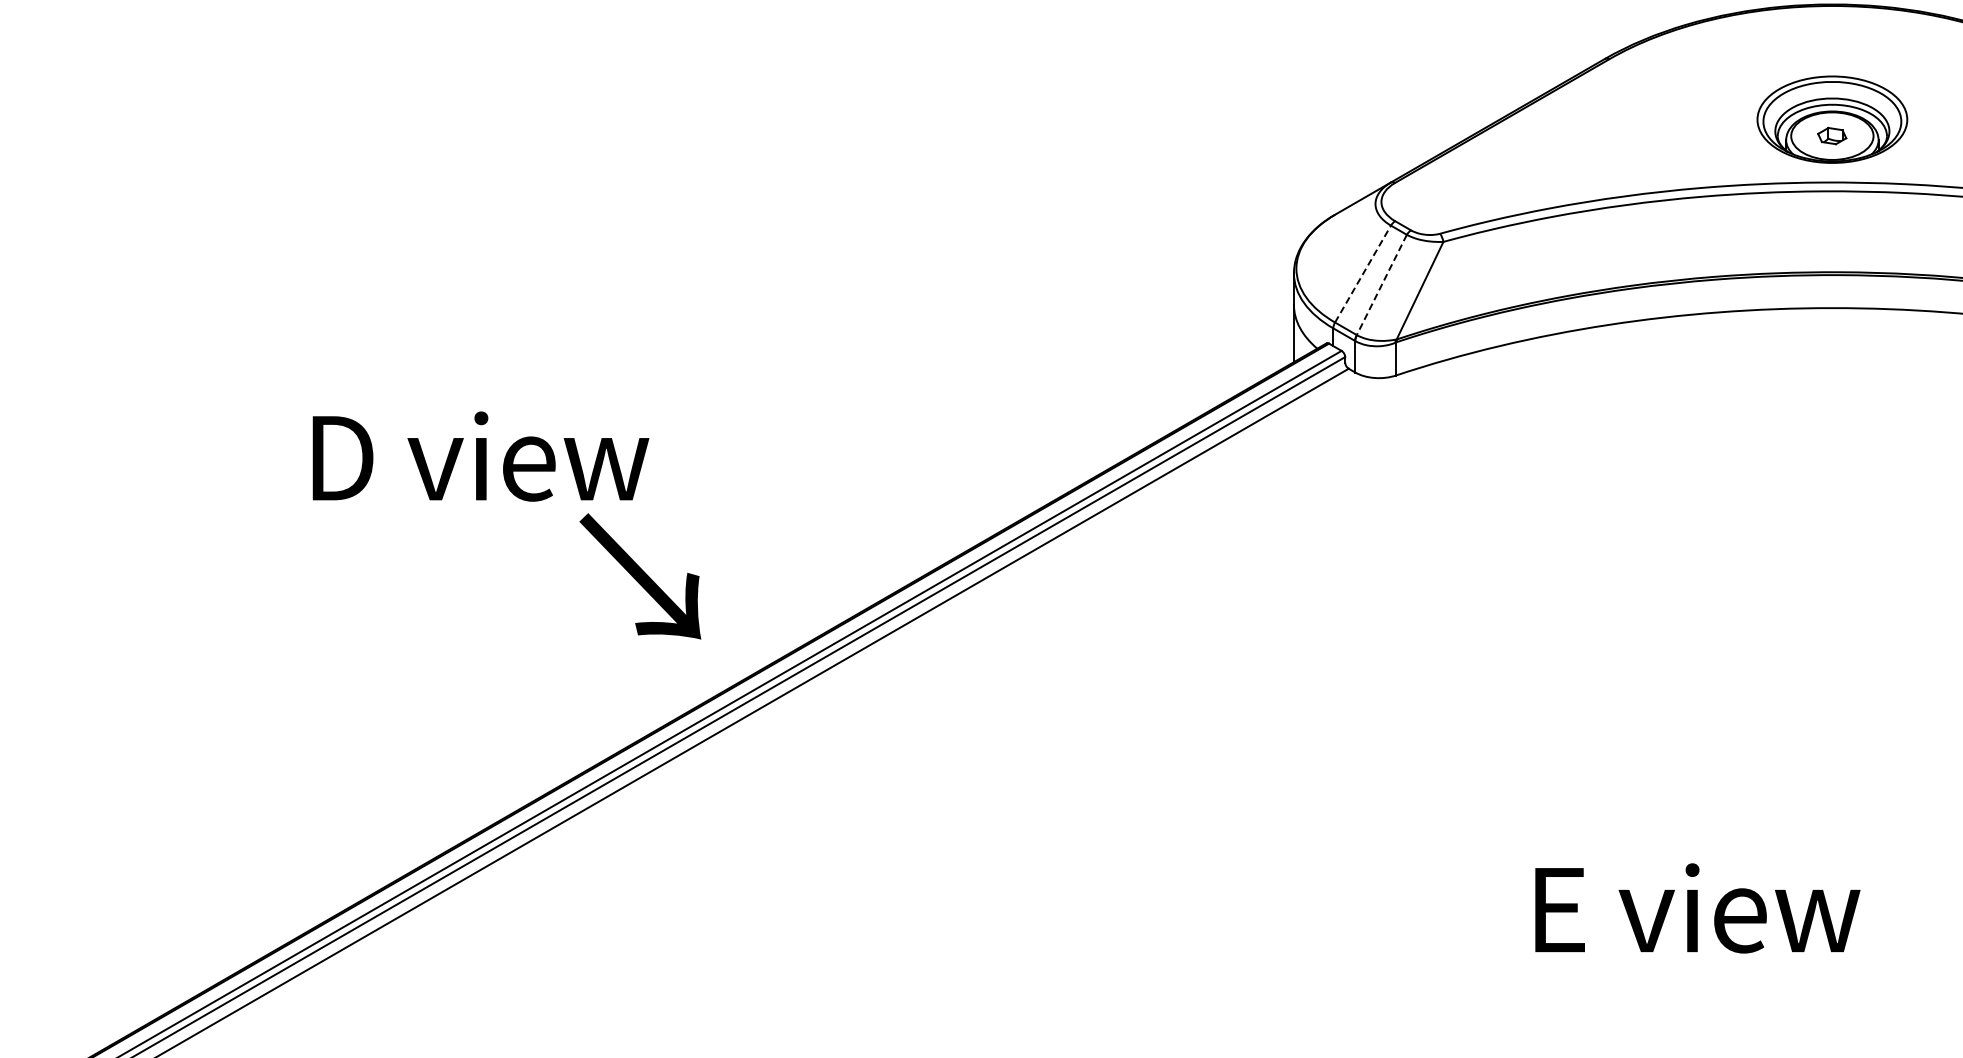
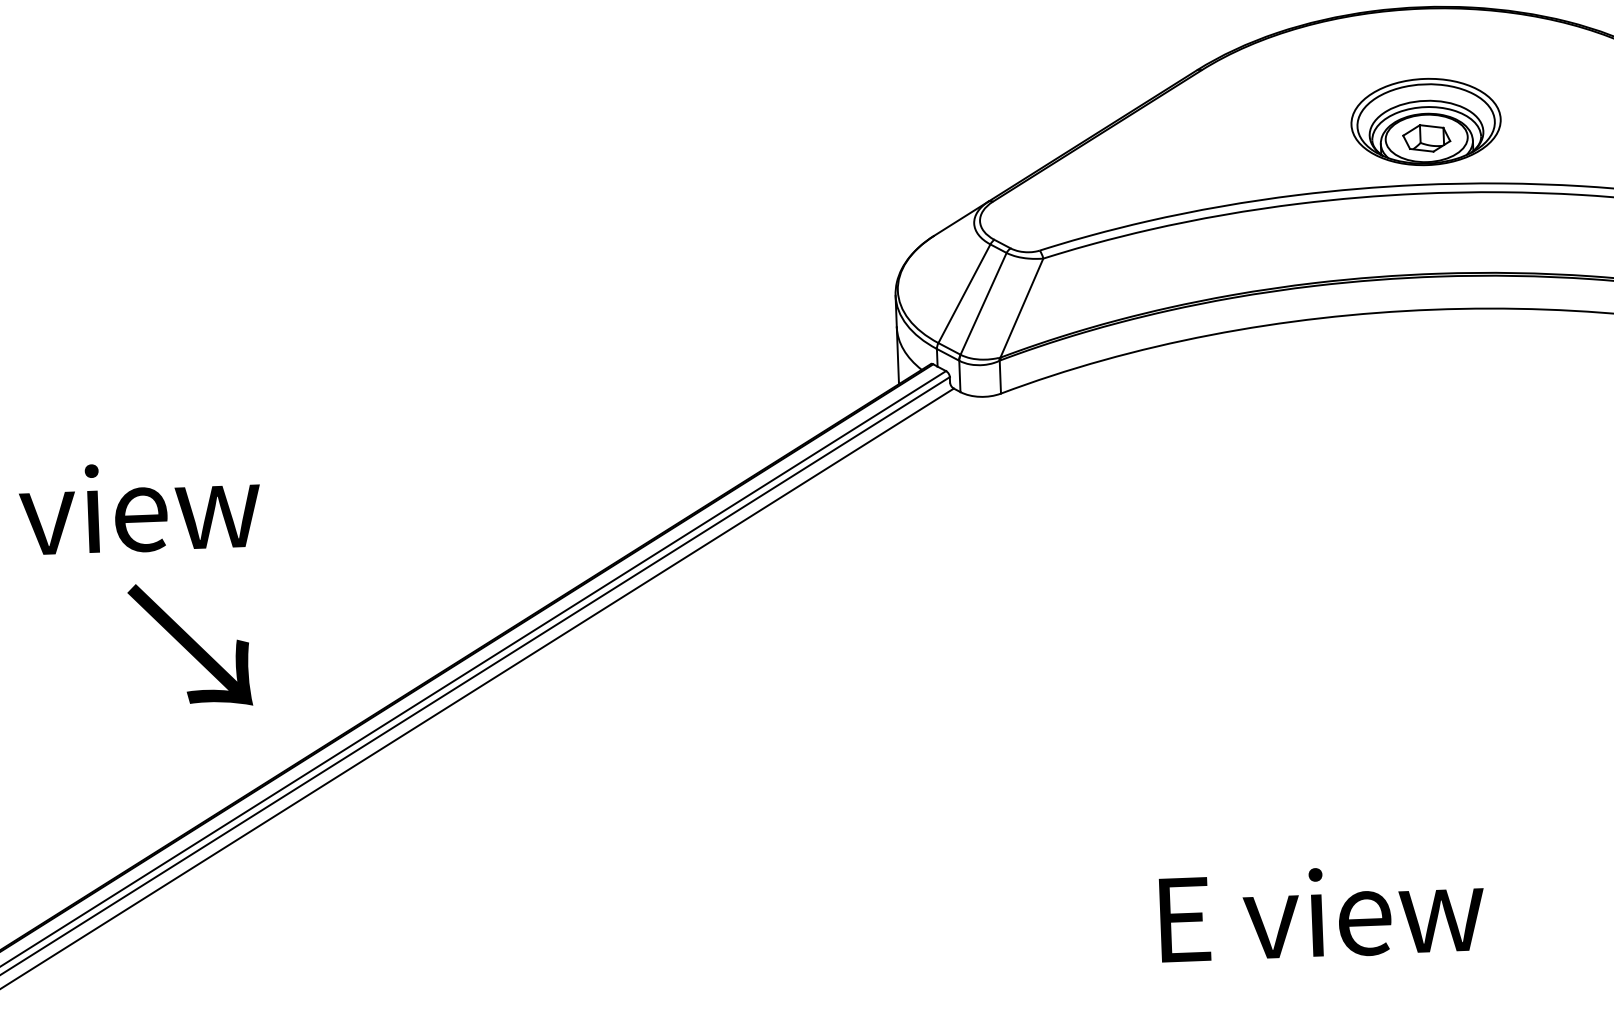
part: (1831, 135) -> (1425, 137), size x1.67
line: (1363, 274) -> (964, 294), dashed -> solid
line: (1381, 285) -> (983, 304), dashed -> solid
text: (640, 576) -> (190, 645), moved

